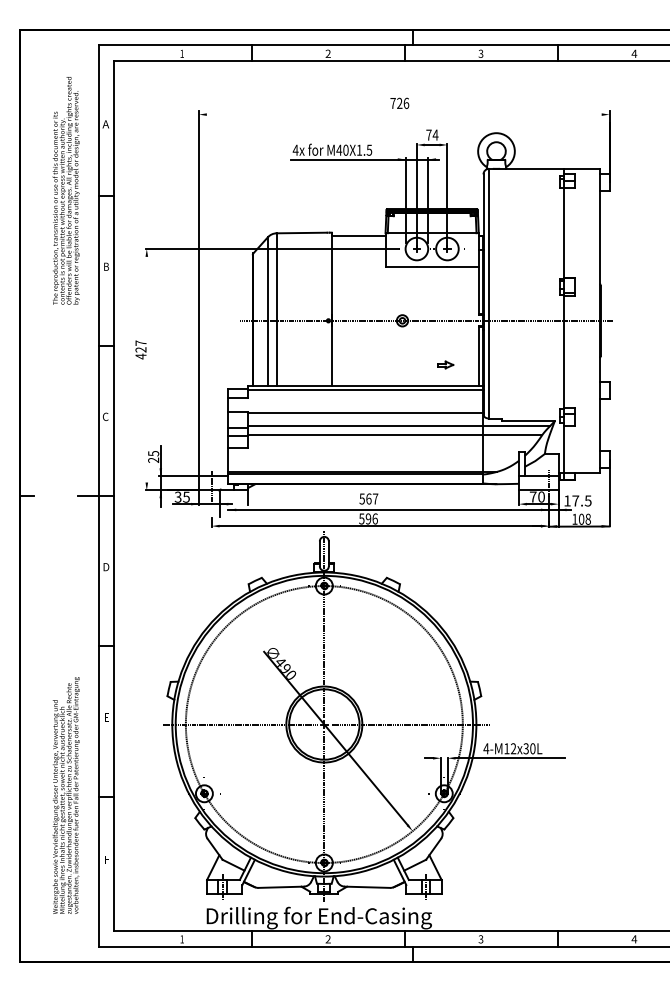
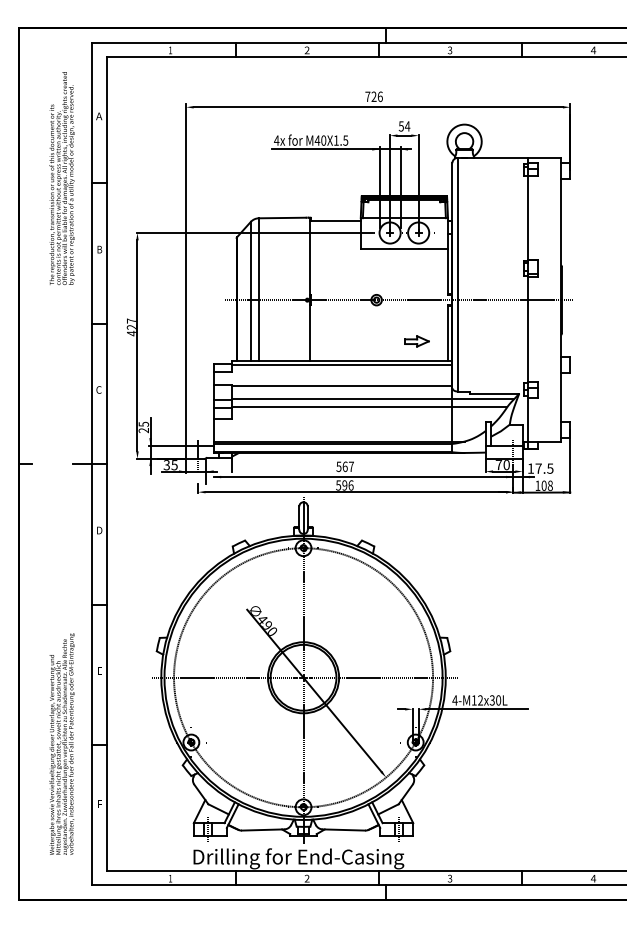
line: (403, 114) -> (377, 107), added
text: (428, 135) -> (400, 126), 74 -> 54
part: (445, 365) -> (416, 341), size x1.67
line: (146, 369) -> (137, 345), added

